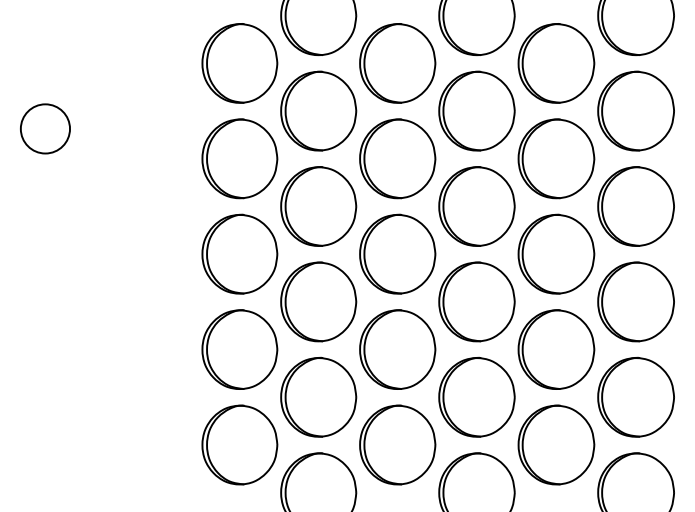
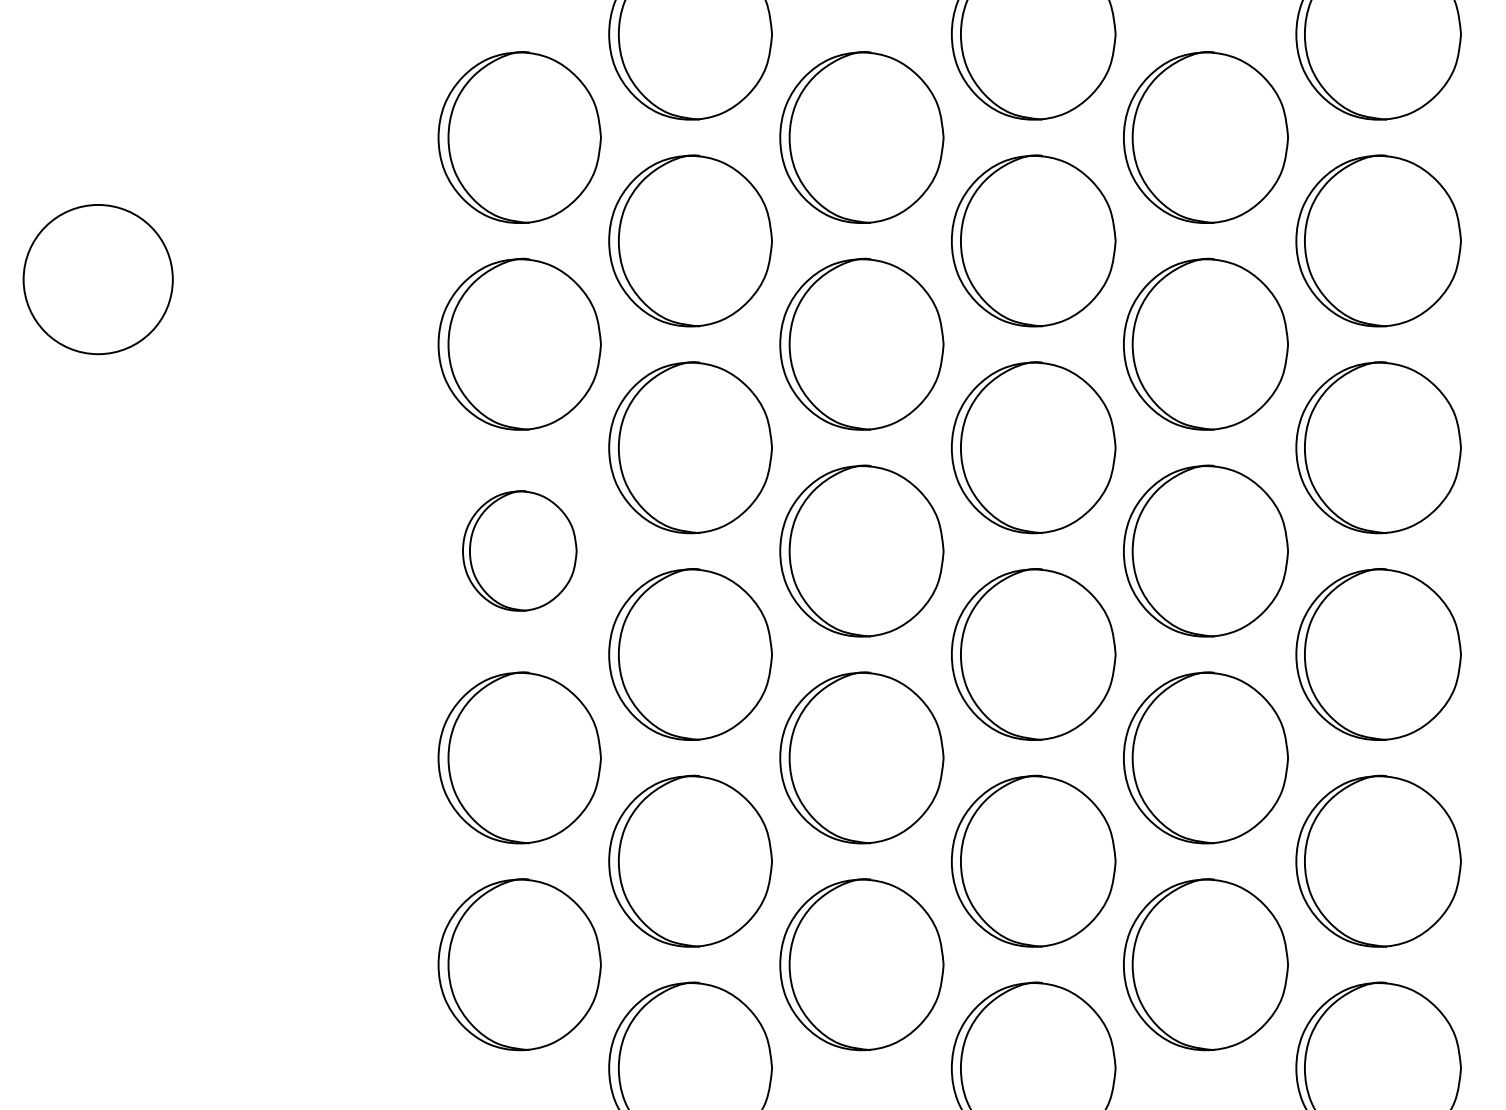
circle: (45, 128) -> (98, 278), size x1.4
part: (239, 253) -> (518, 549), size x0.7

